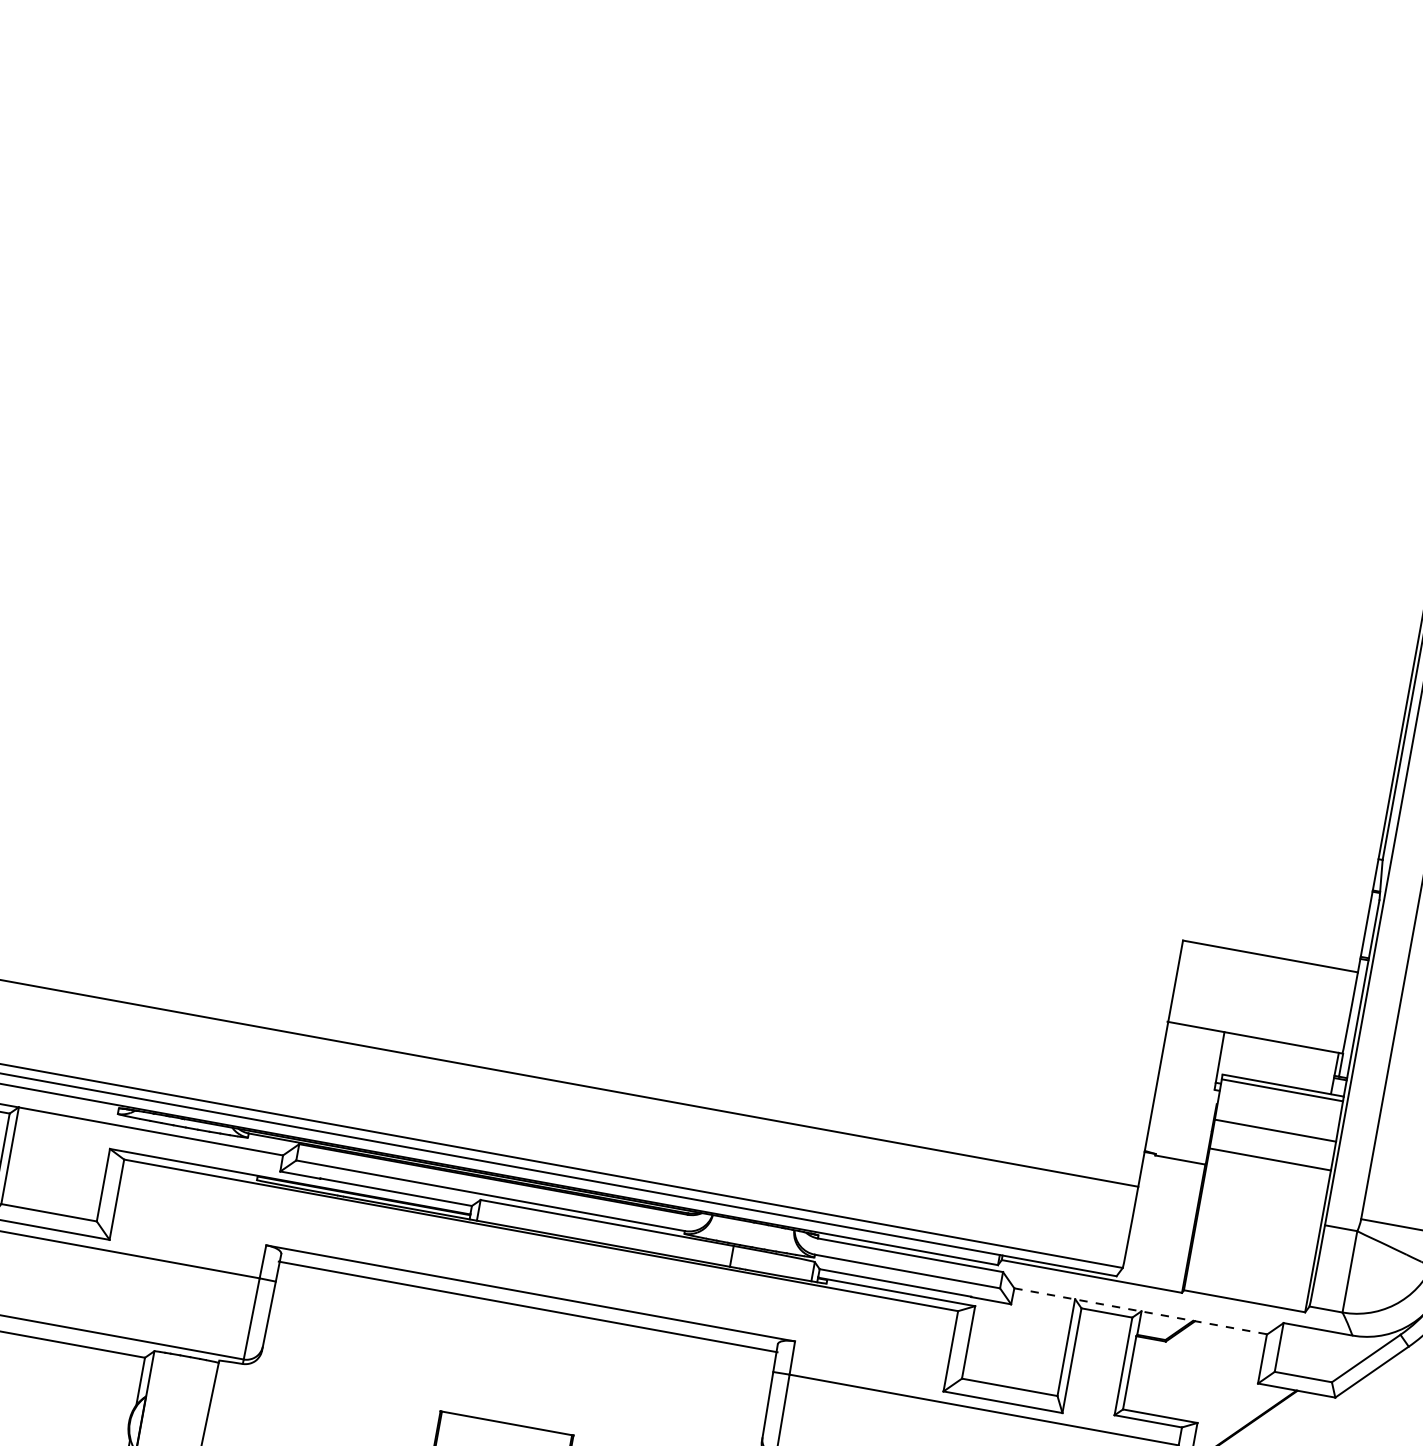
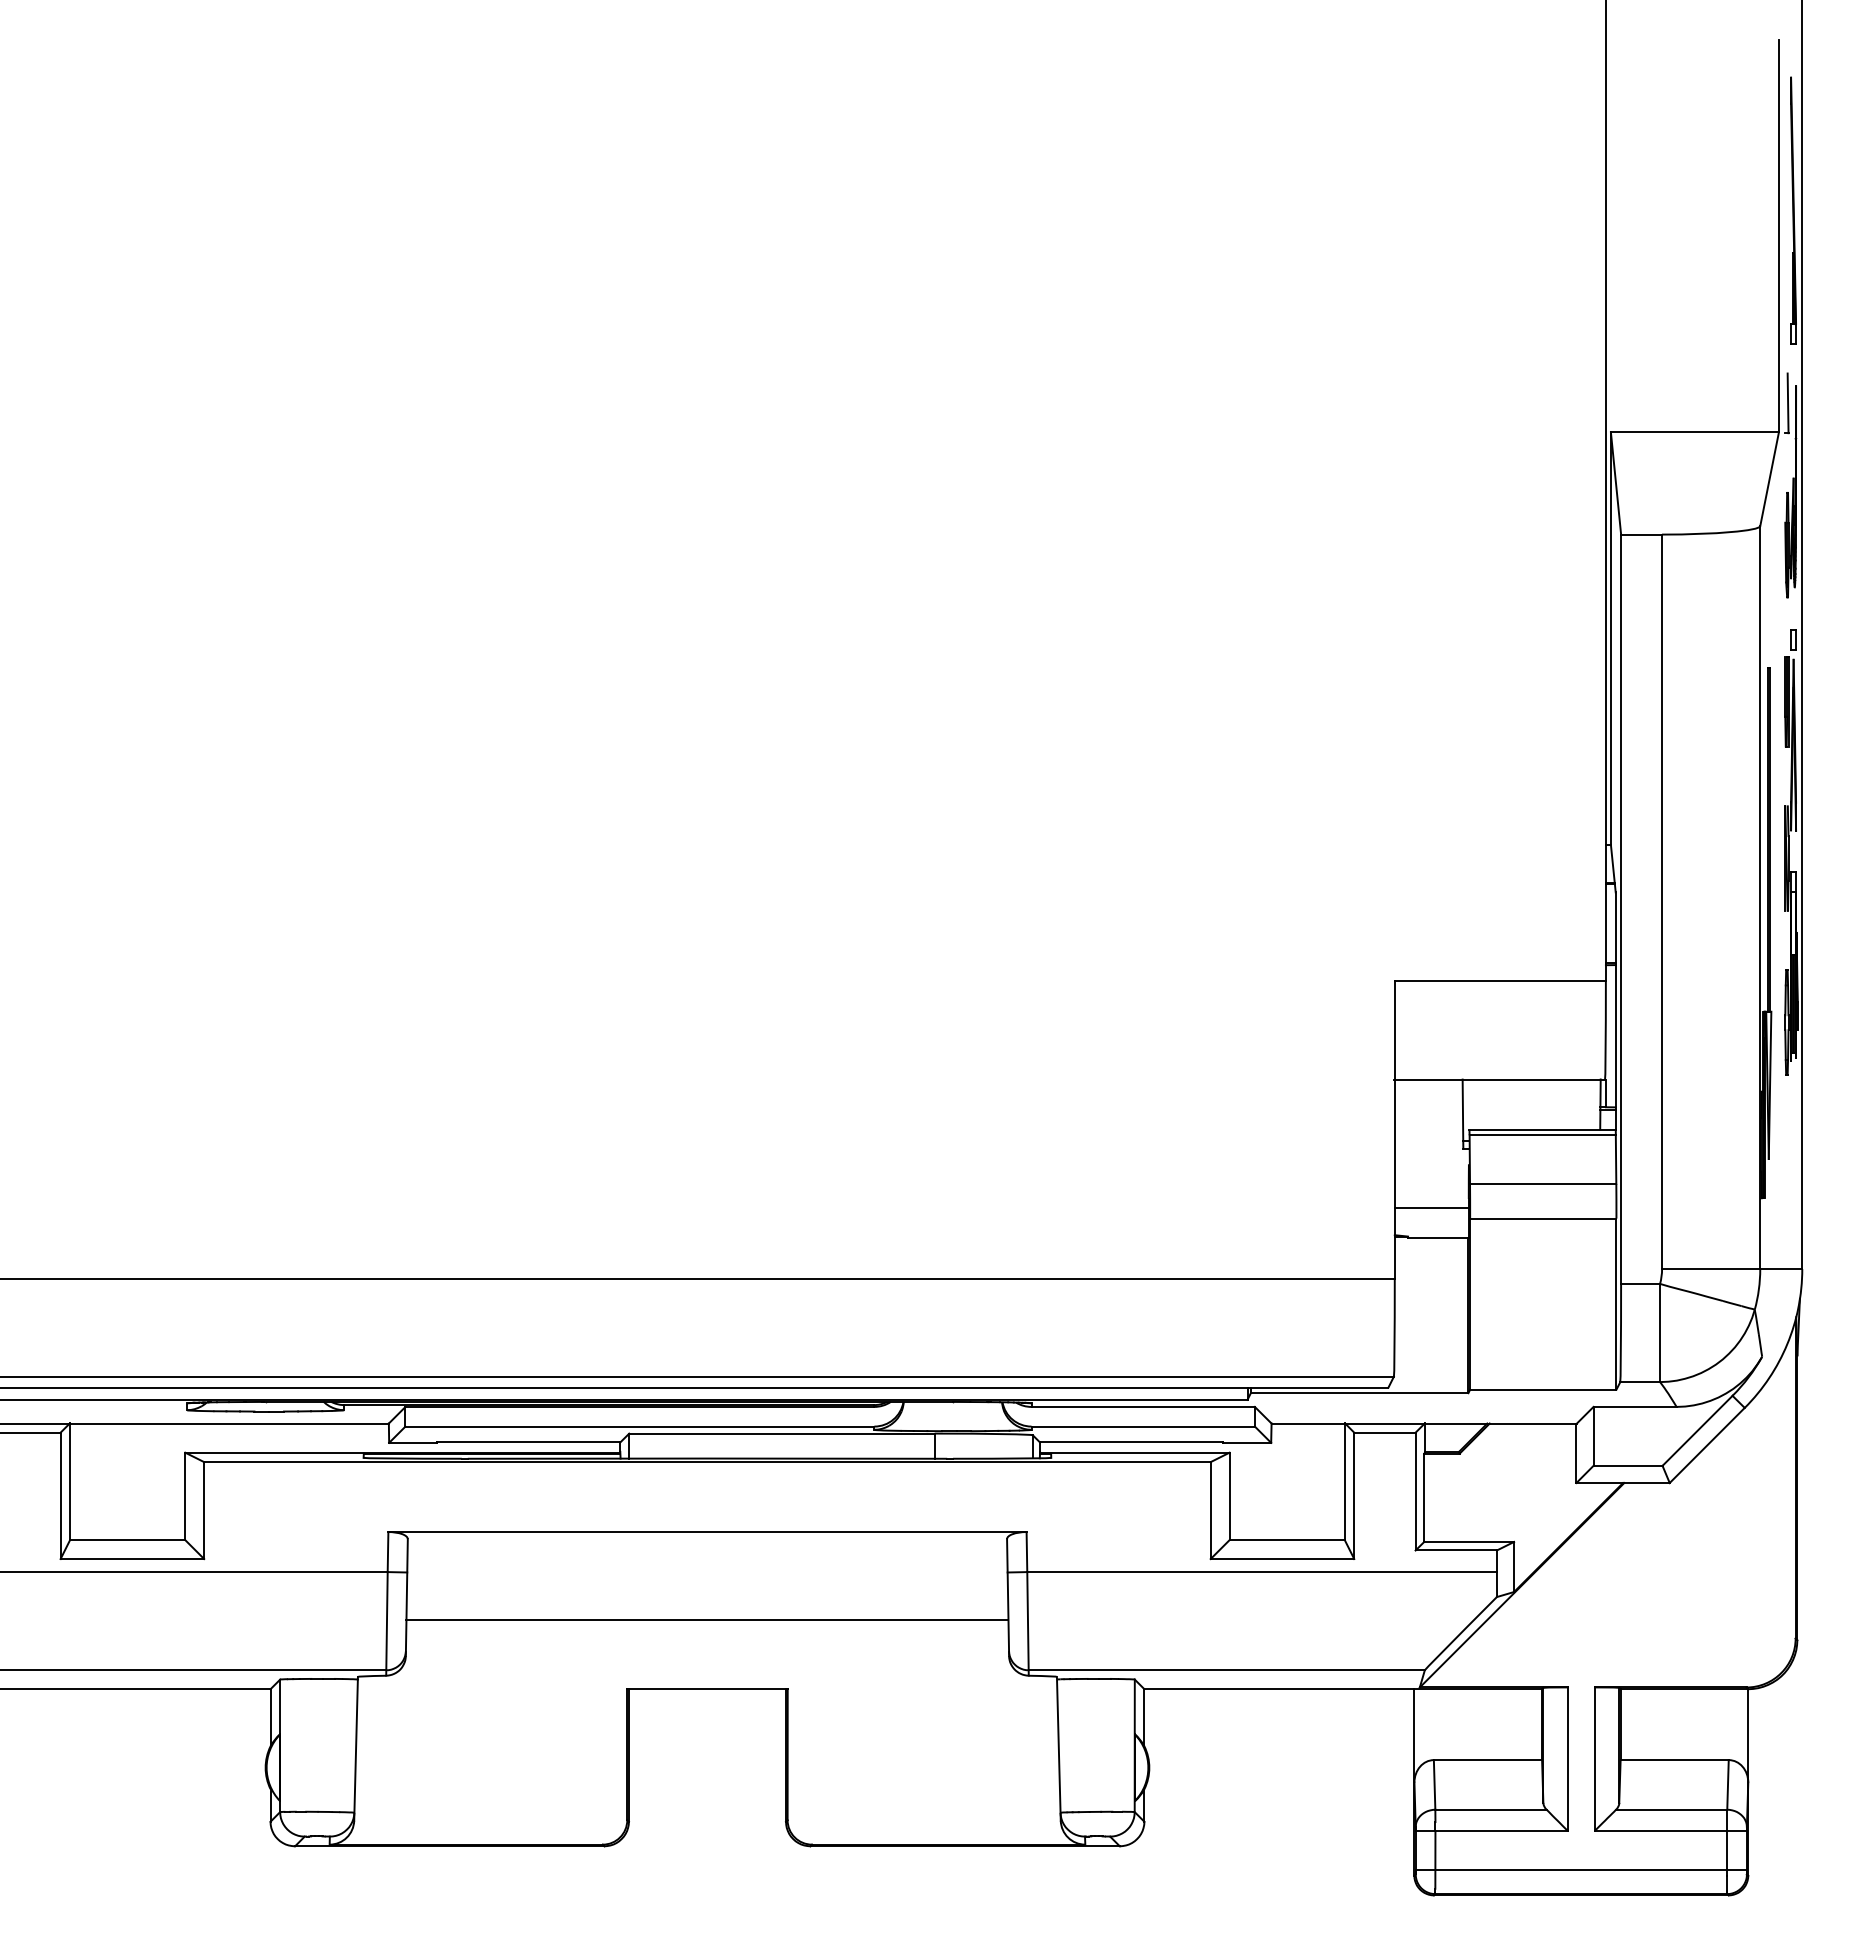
line: (1179, 1134) -> (1431, 1208), added
line: (528, 1306) -> (707, 1620), moved
line: (1141, 1311) -> (1424, 1423), dashed -> solid

